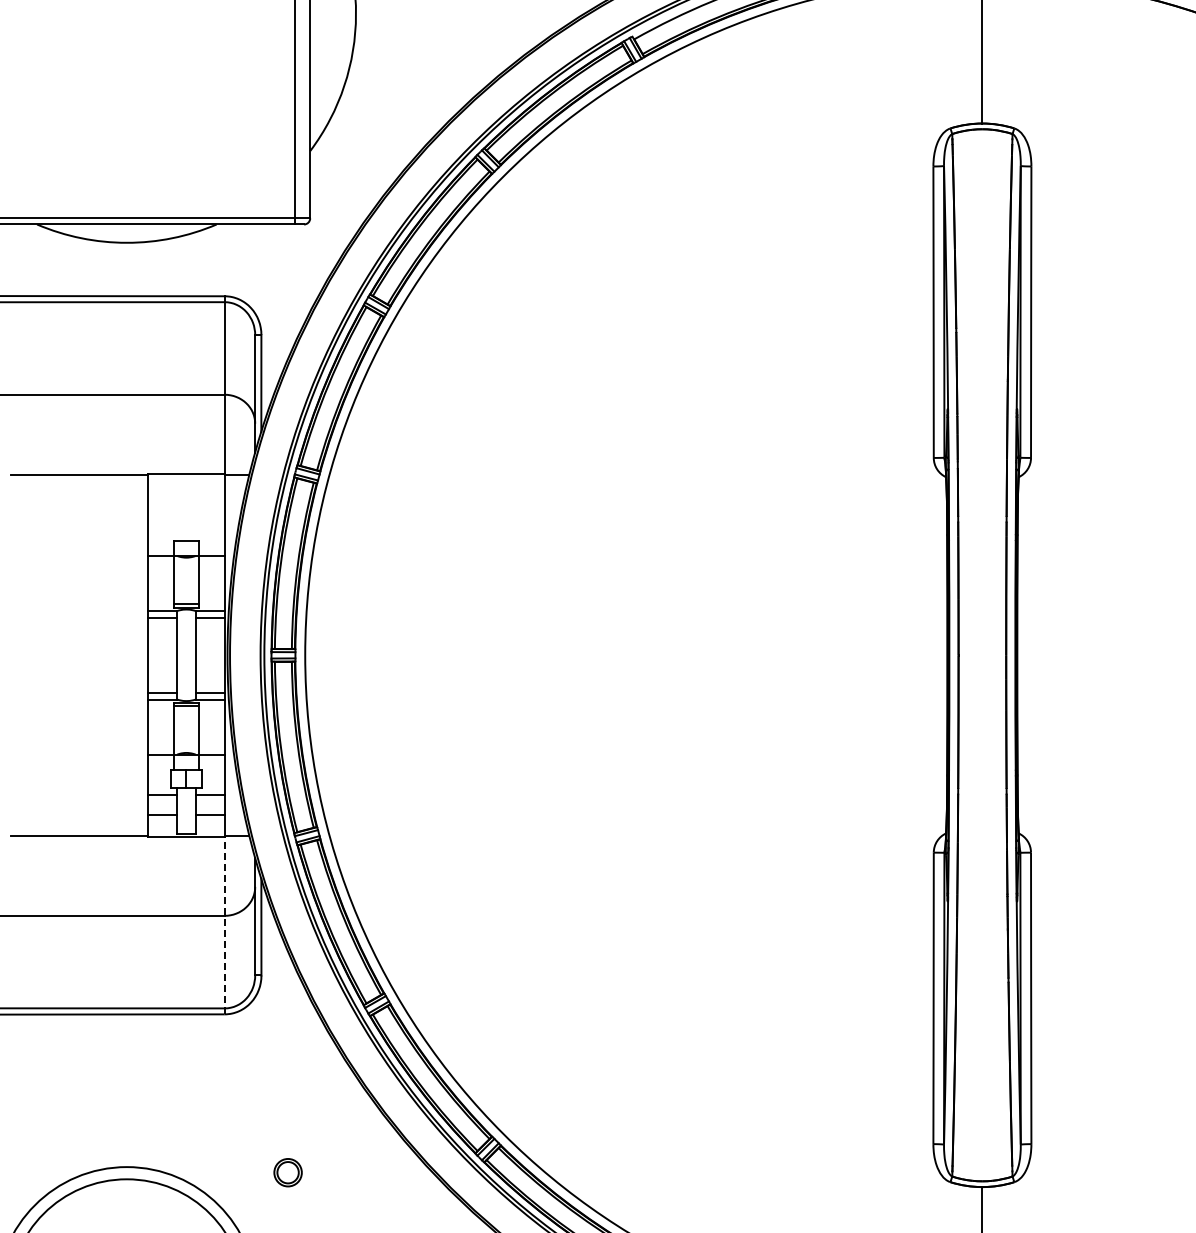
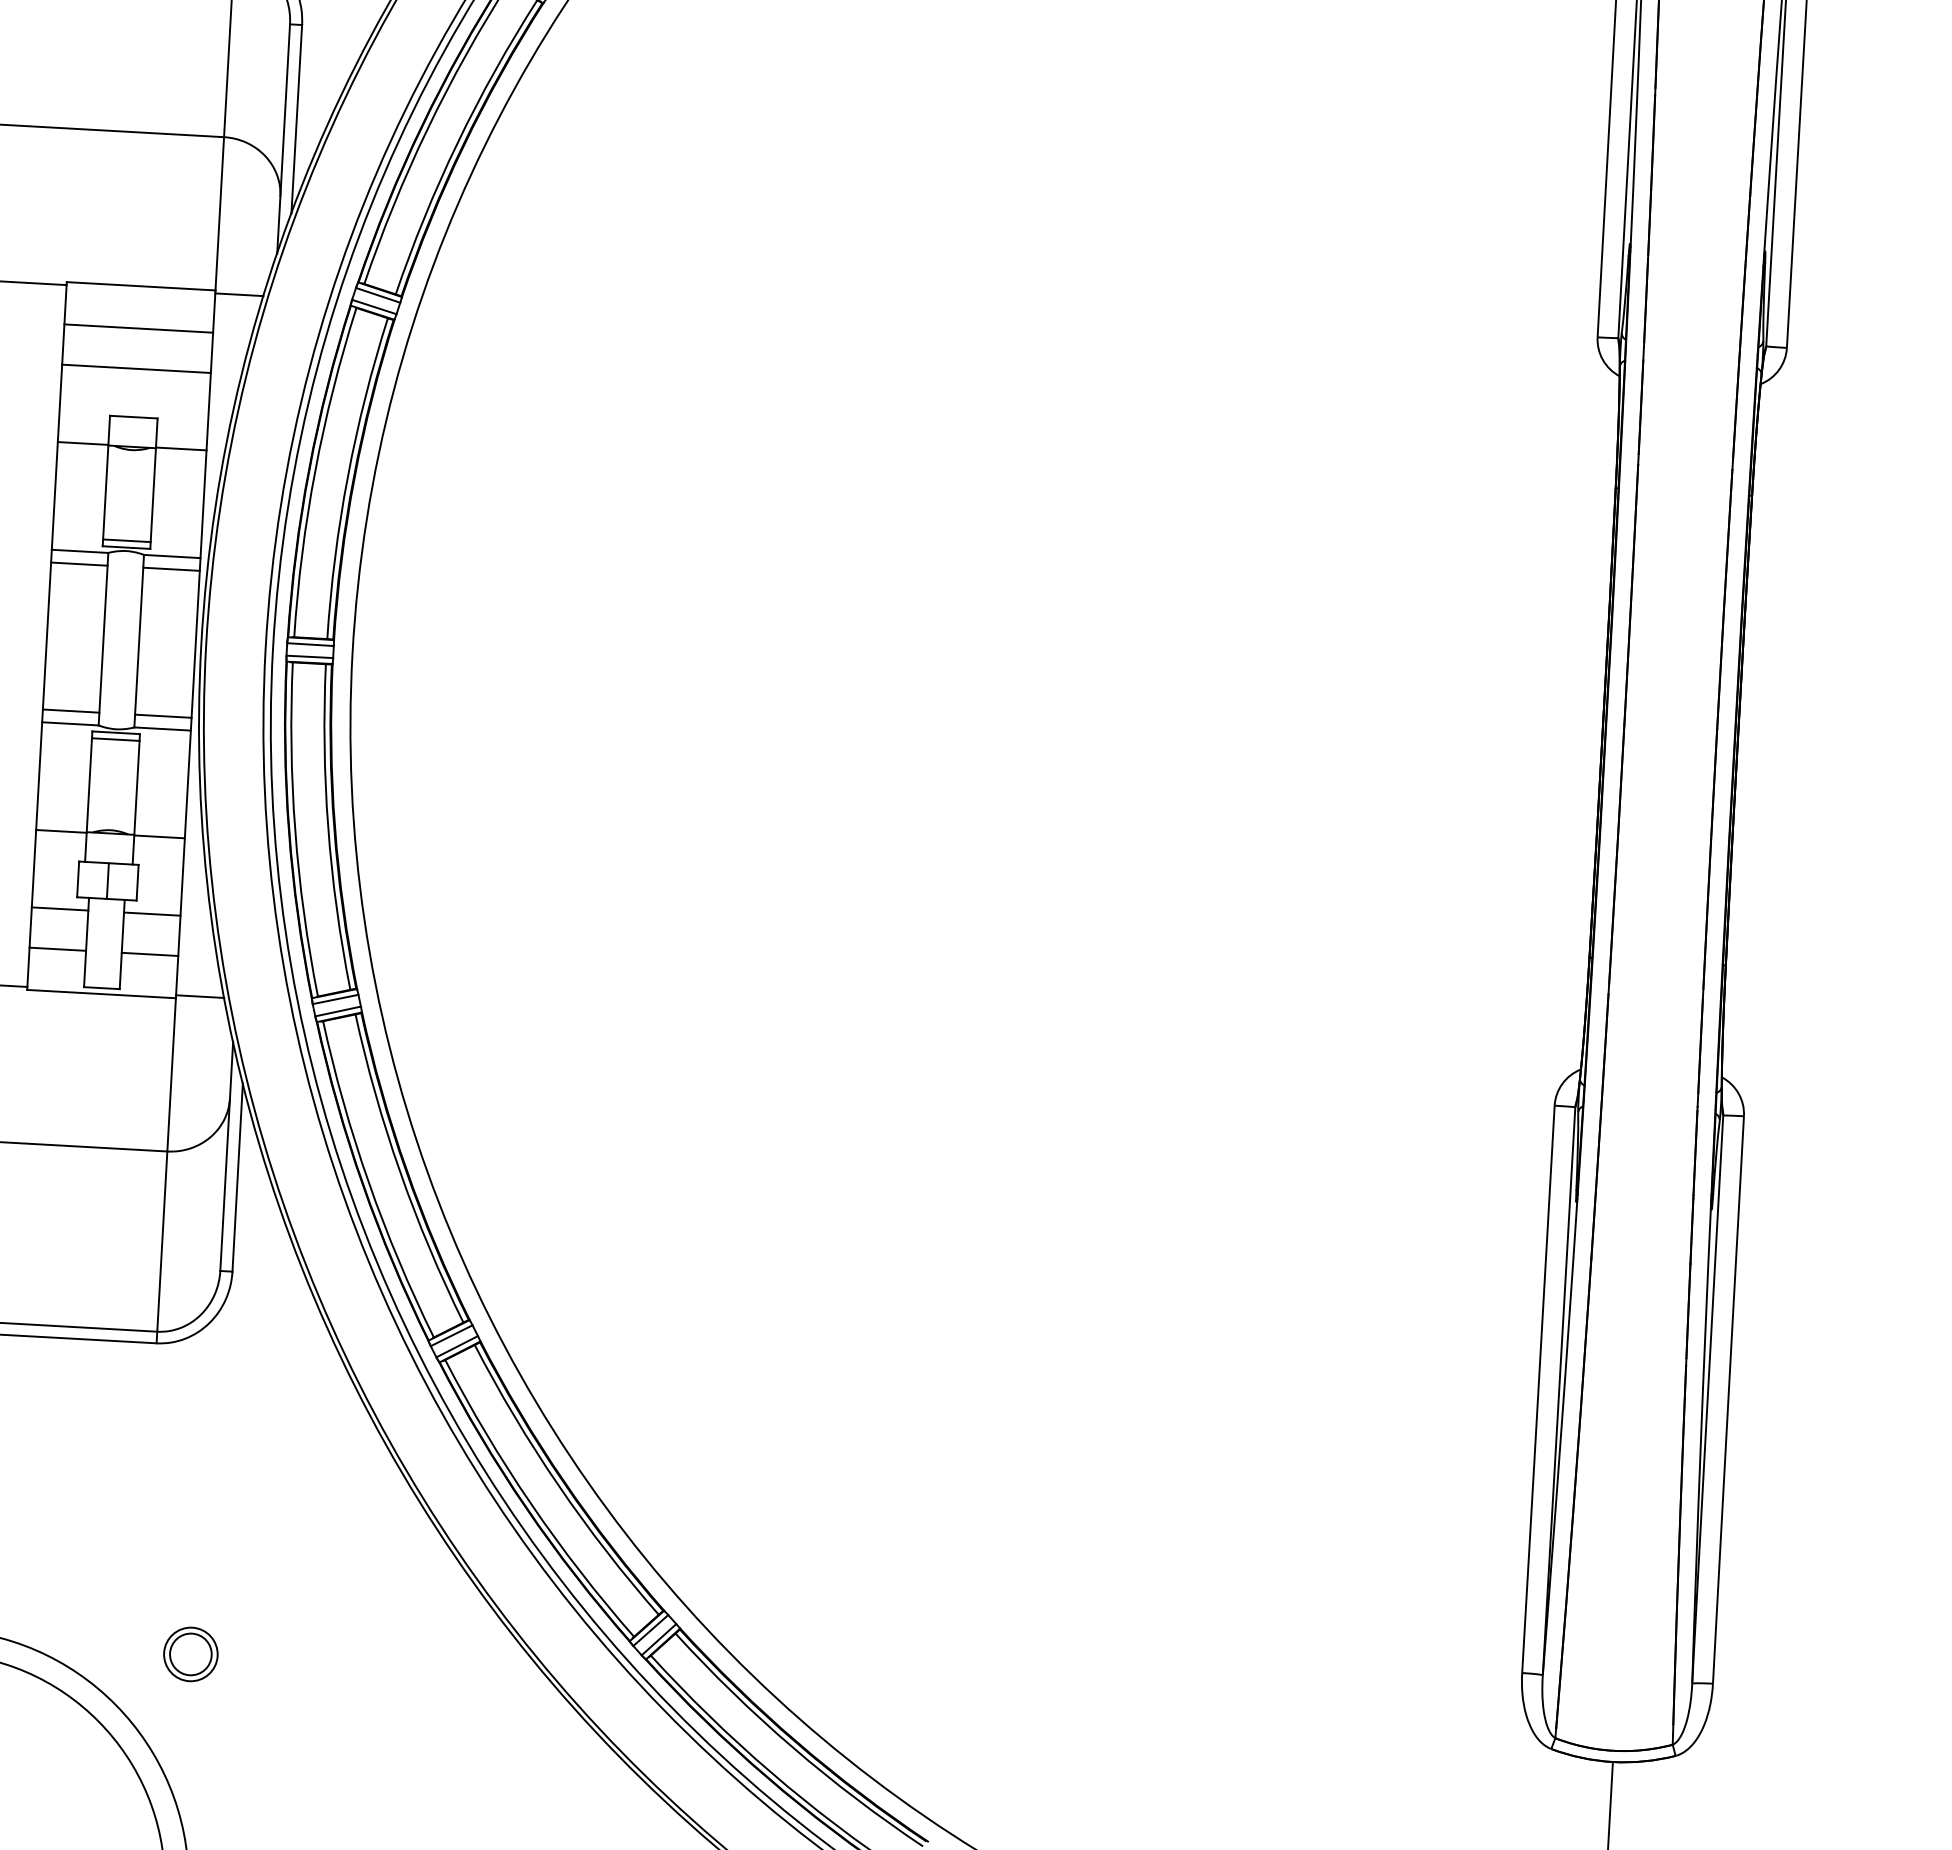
line: (186, 495) -> (138, 329), added
line: (186, 515) -> (136, 368), added
line: (224, 925) -> (165, 1170), dashed -> solid
part: (287, 1172) -> (189, 1653), moved

